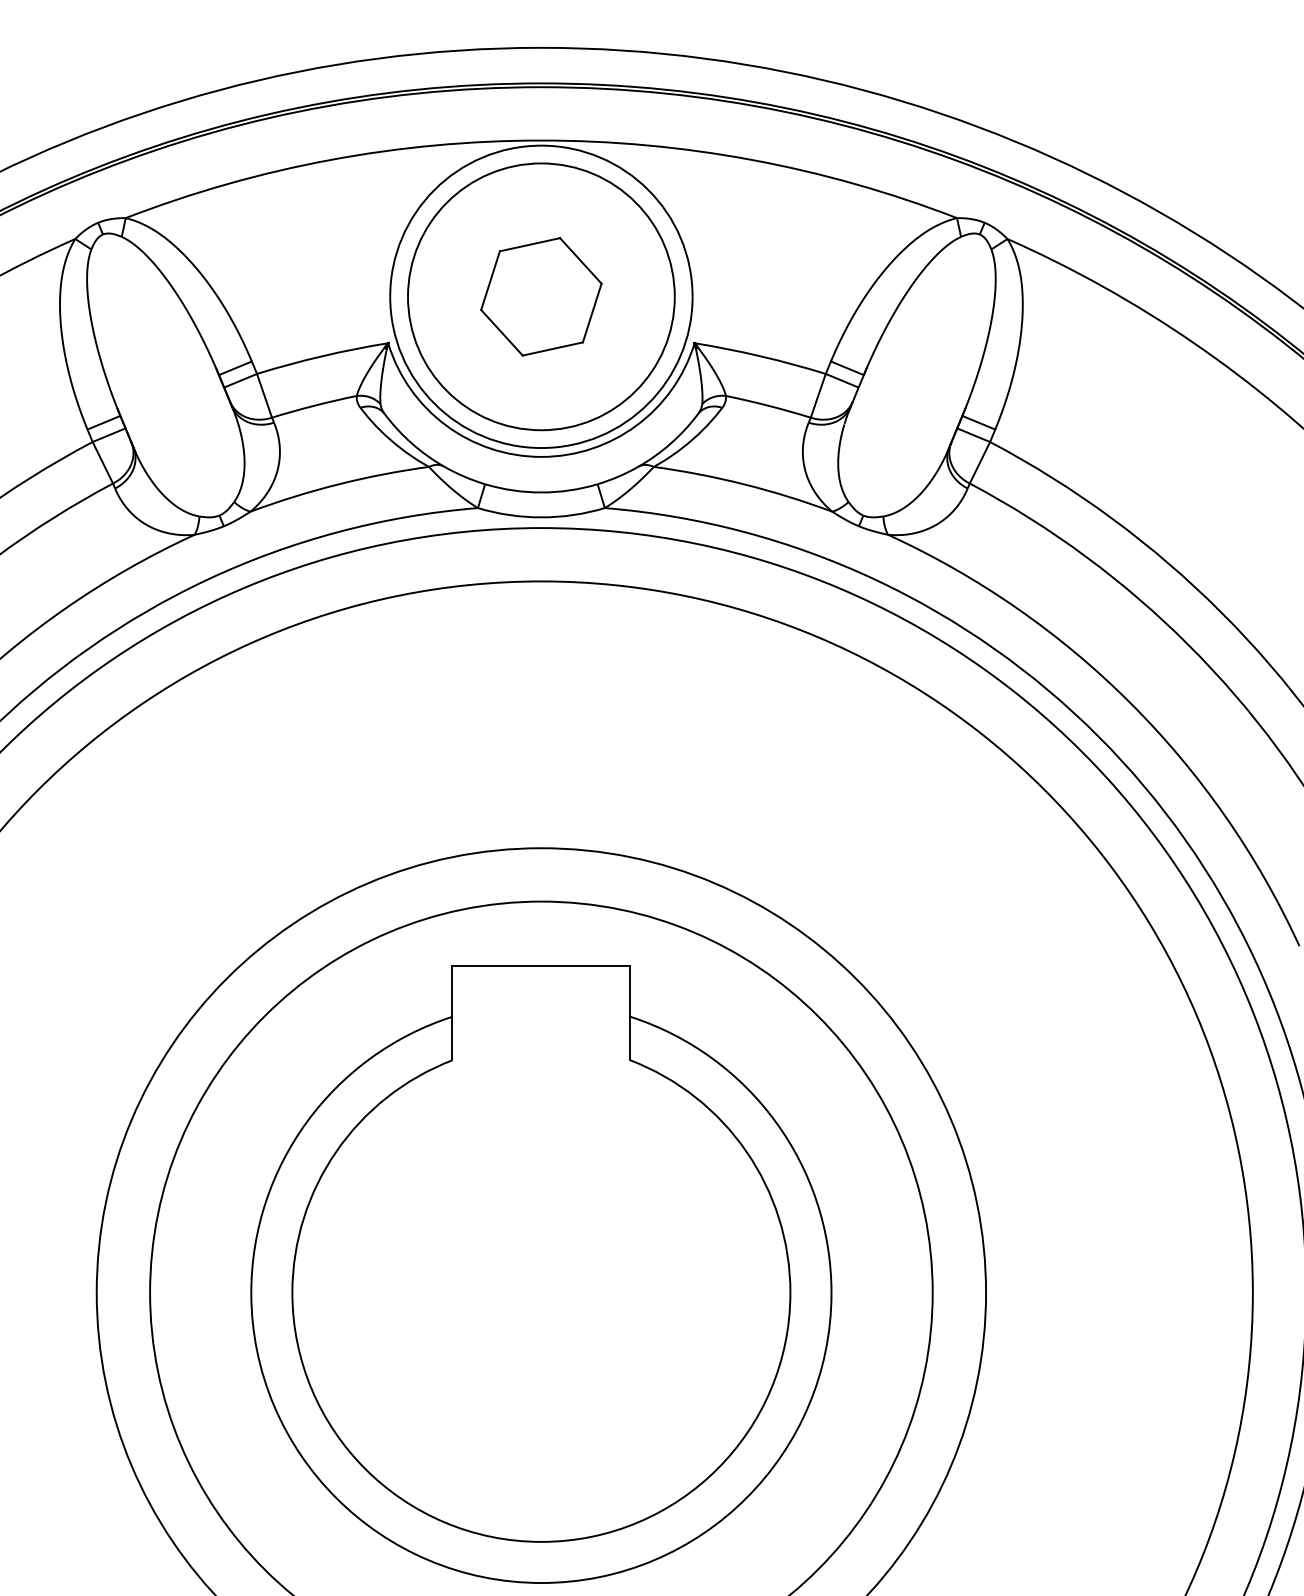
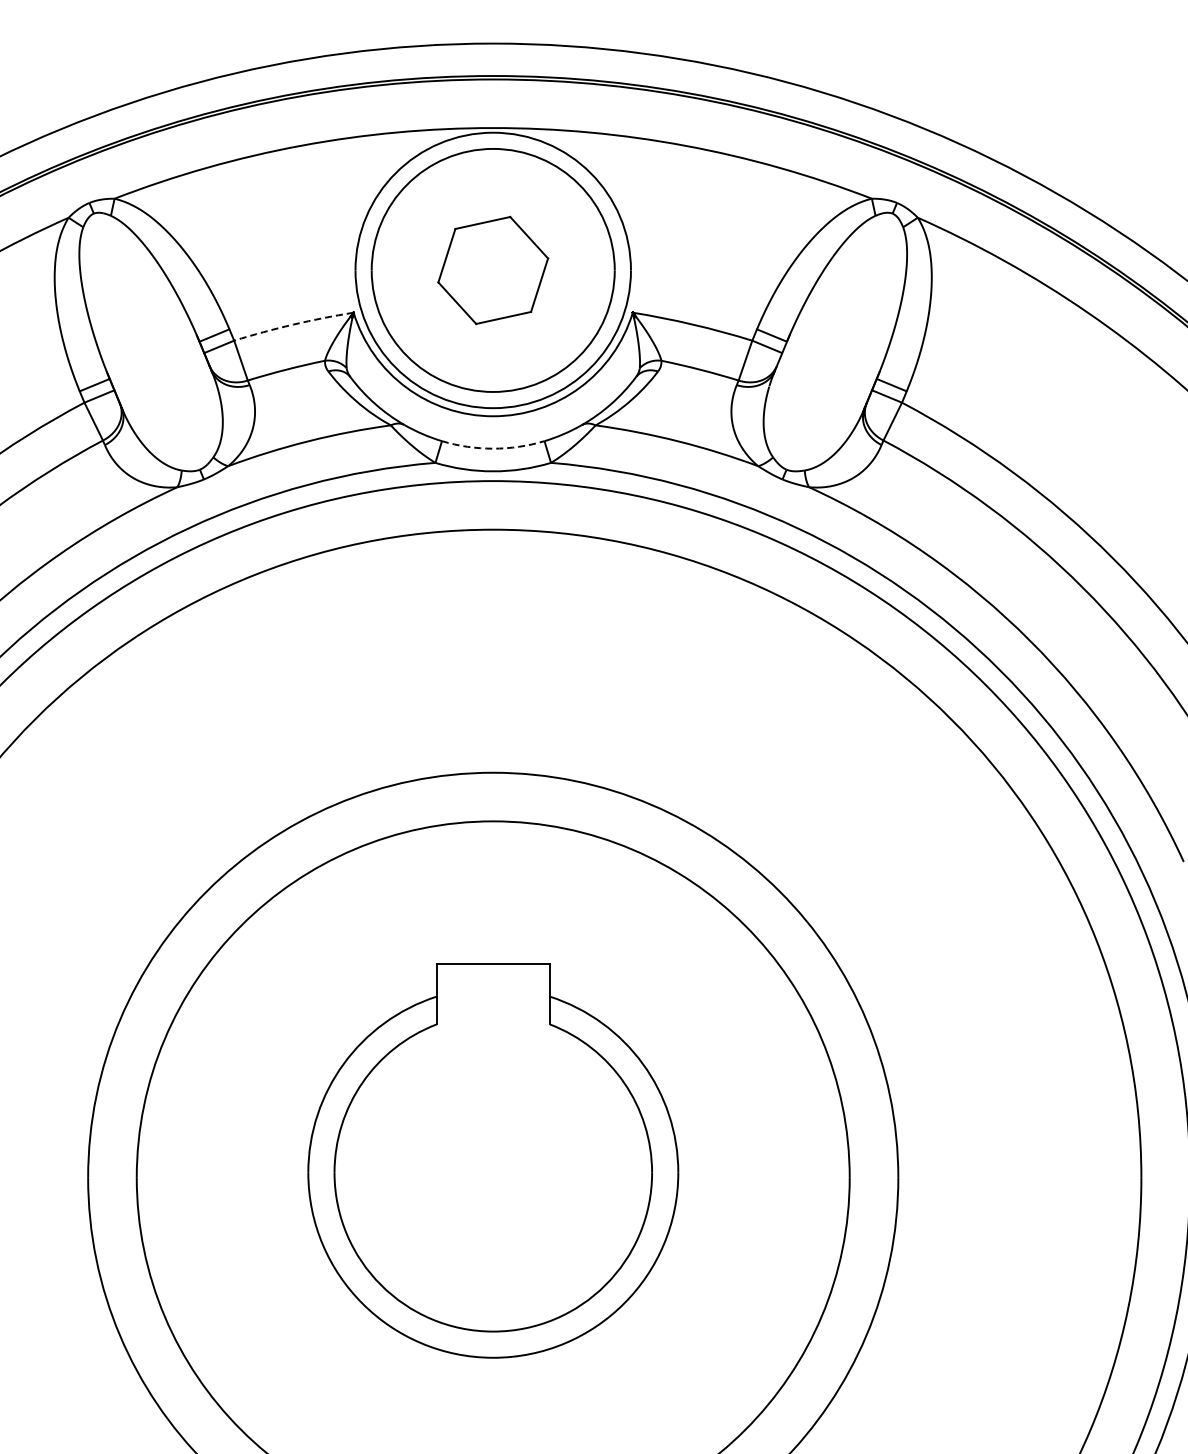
arc: (322, 356) -> (293, 324), solid -> dashed
arc: (541, 492) -> (493, 448), solid -> dashed
part: (541, 1273) -> (493, 1160), size x0.7

